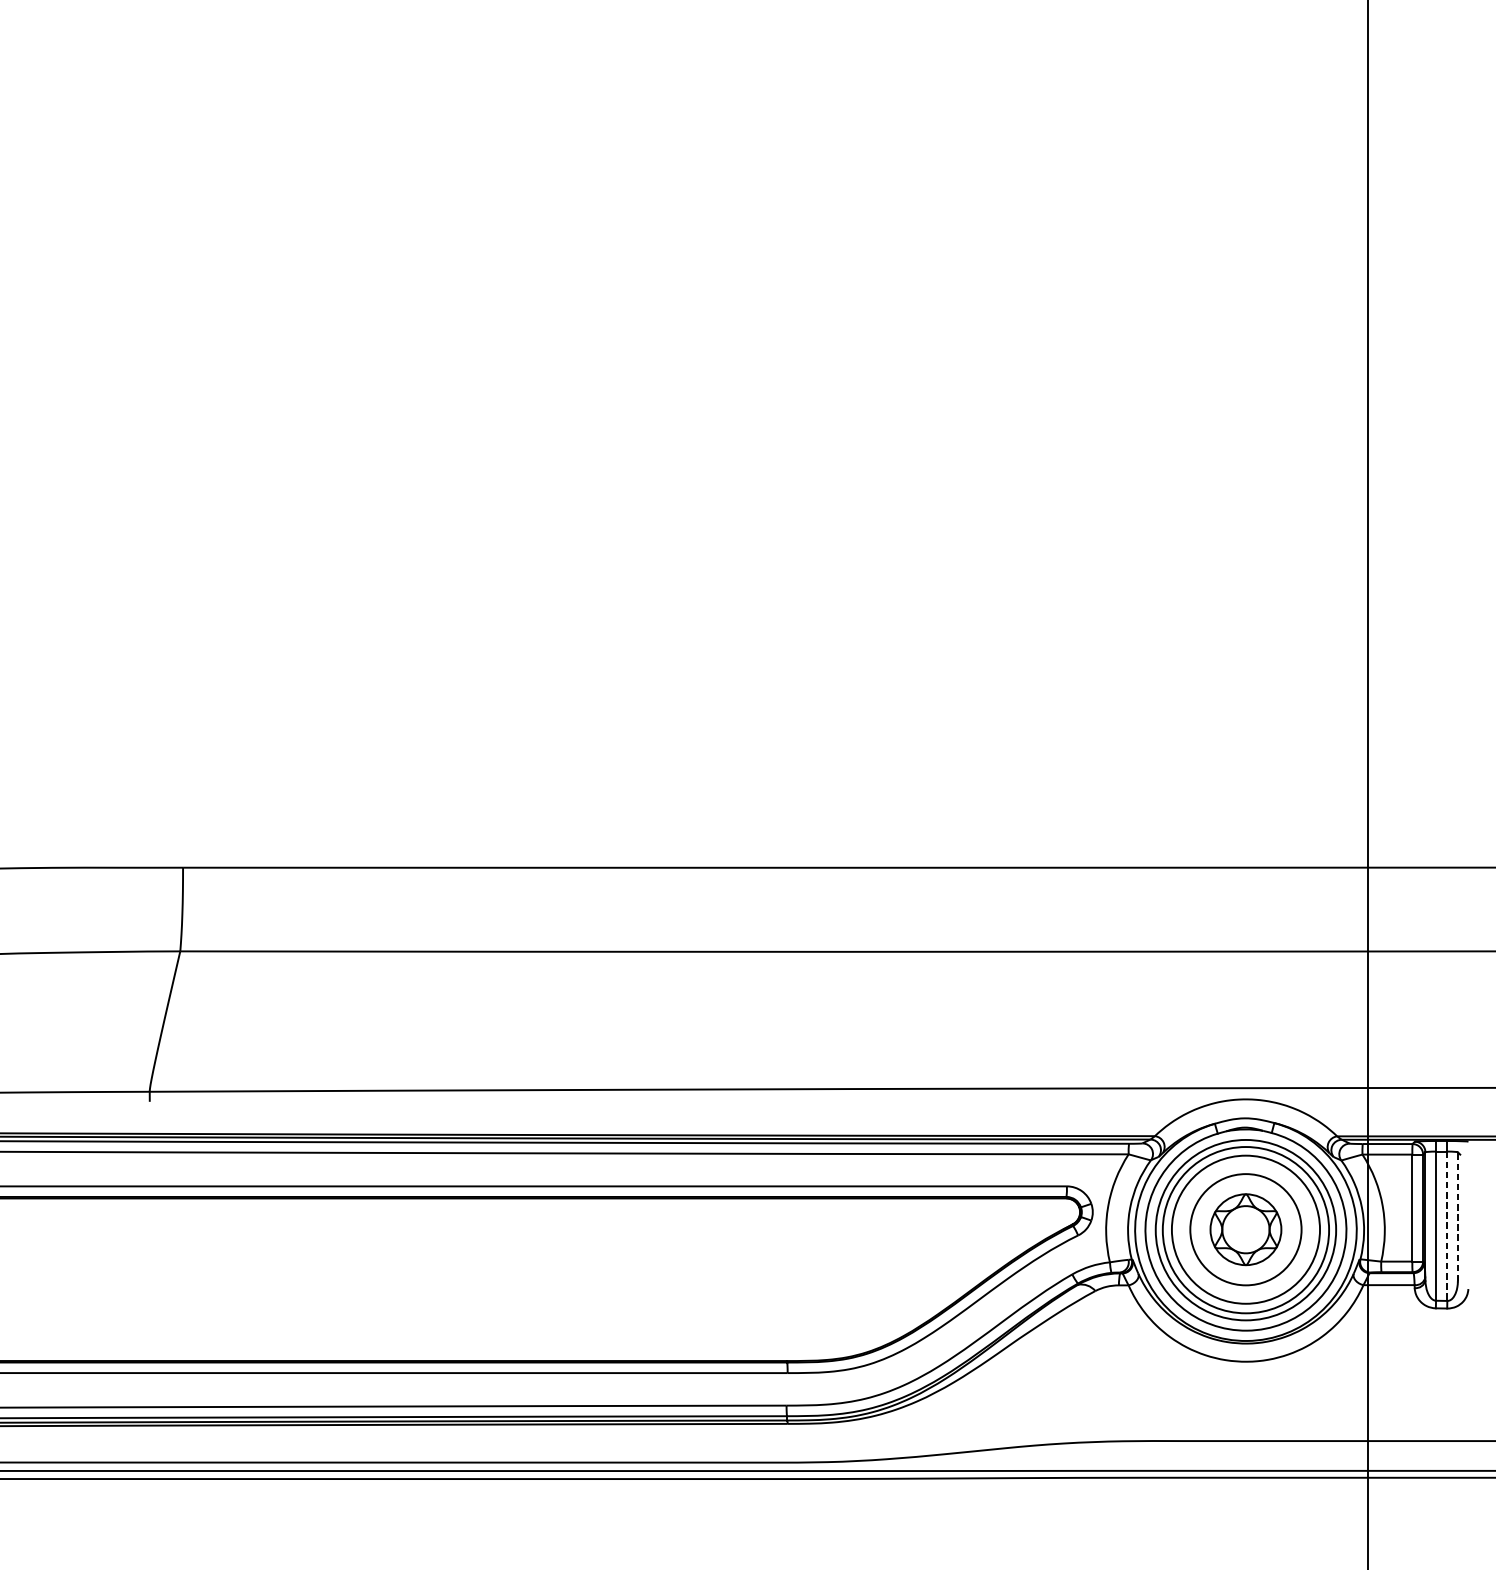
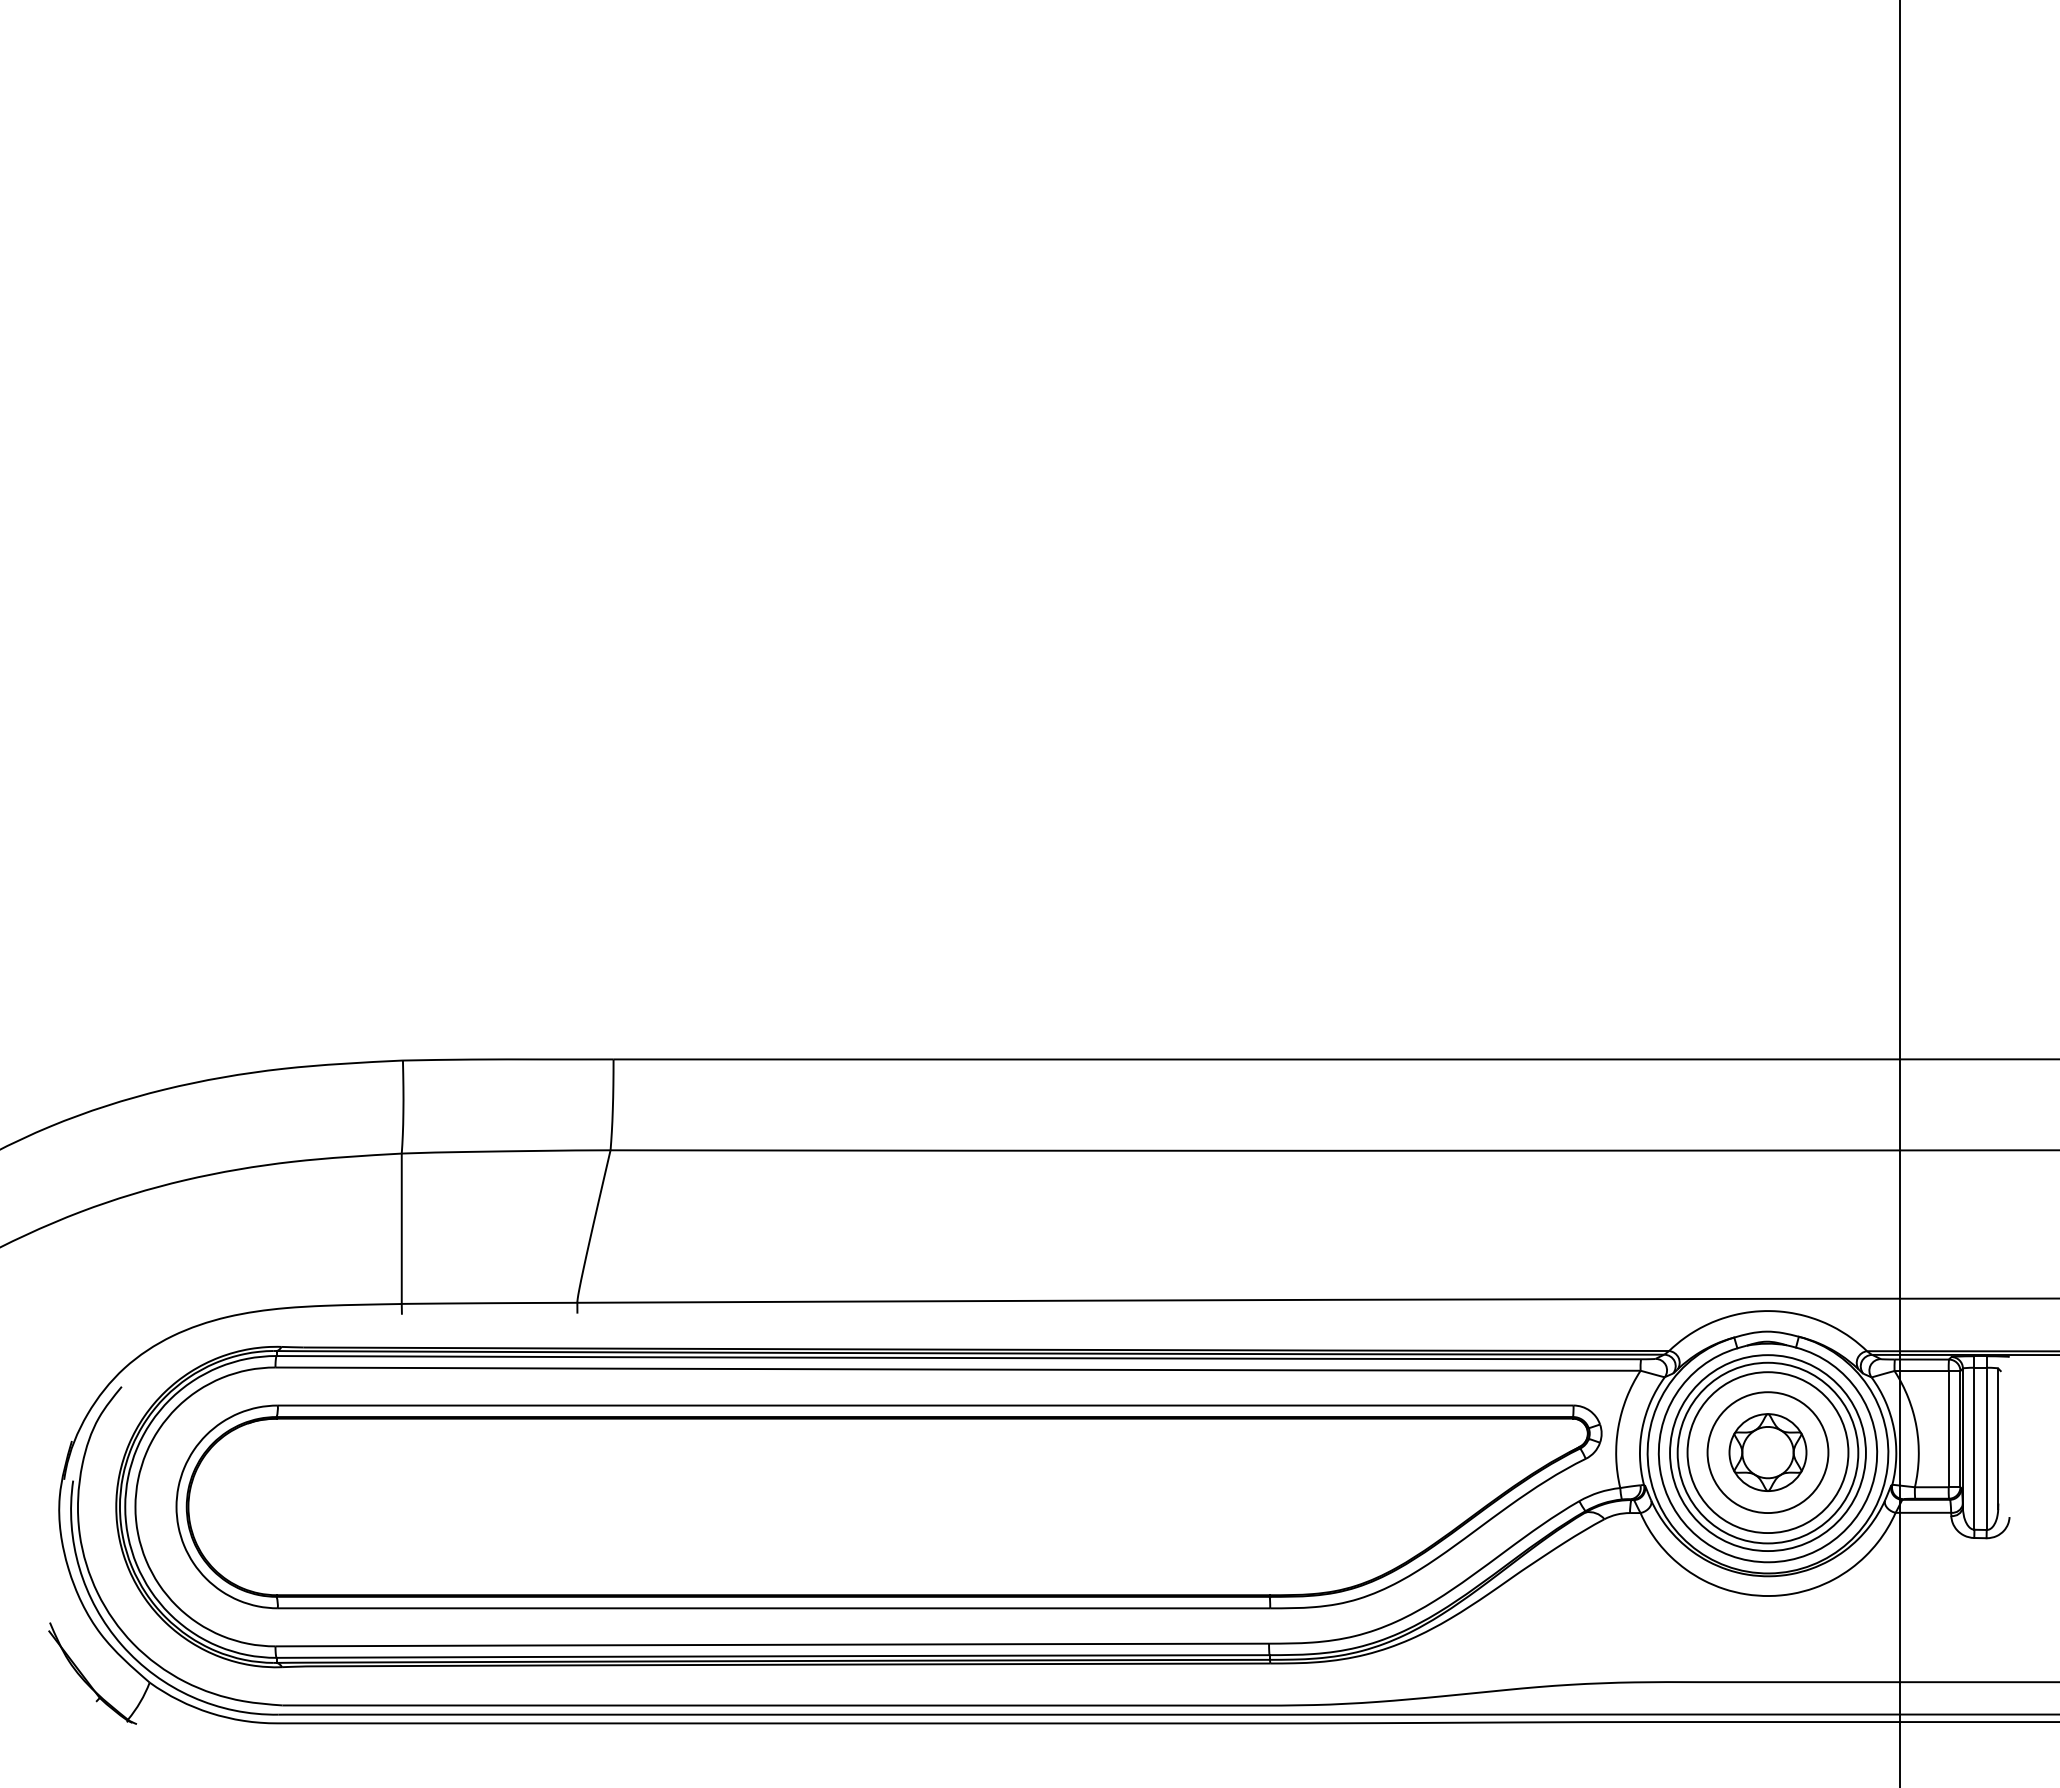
line: (1458, 1216) -> (1998, 1438), dashed -> solid
line: (1447, 1226) -> (1986, 1449), dashed -> solid

